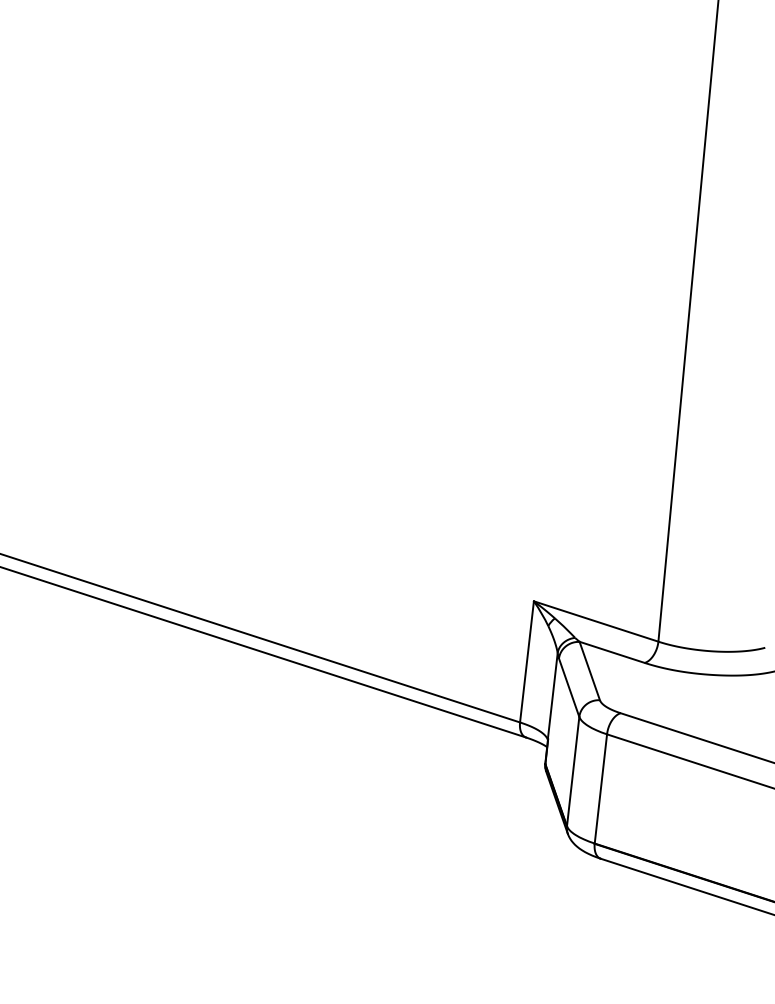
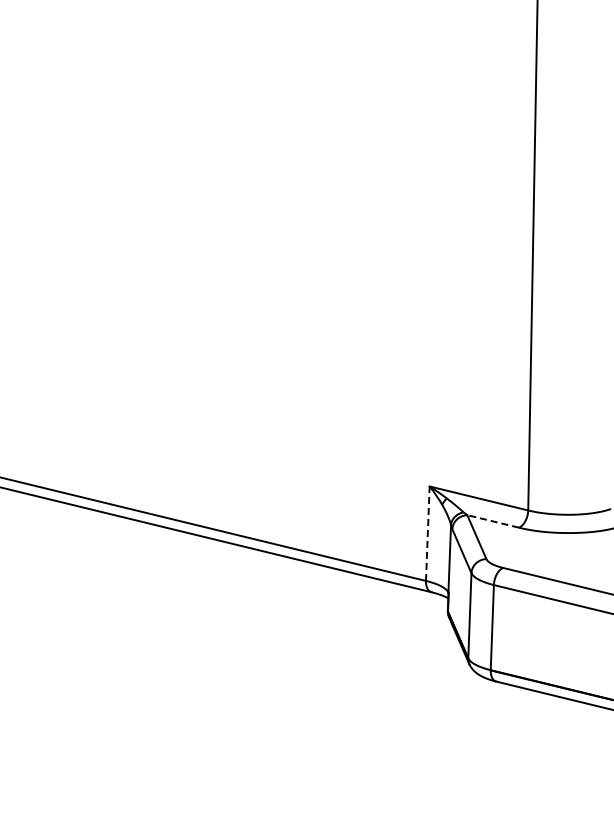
line: (612, 652) -> (493, 521), solid -> dashed
line: (526, 661) -> (427, 533), solid -> dashed

